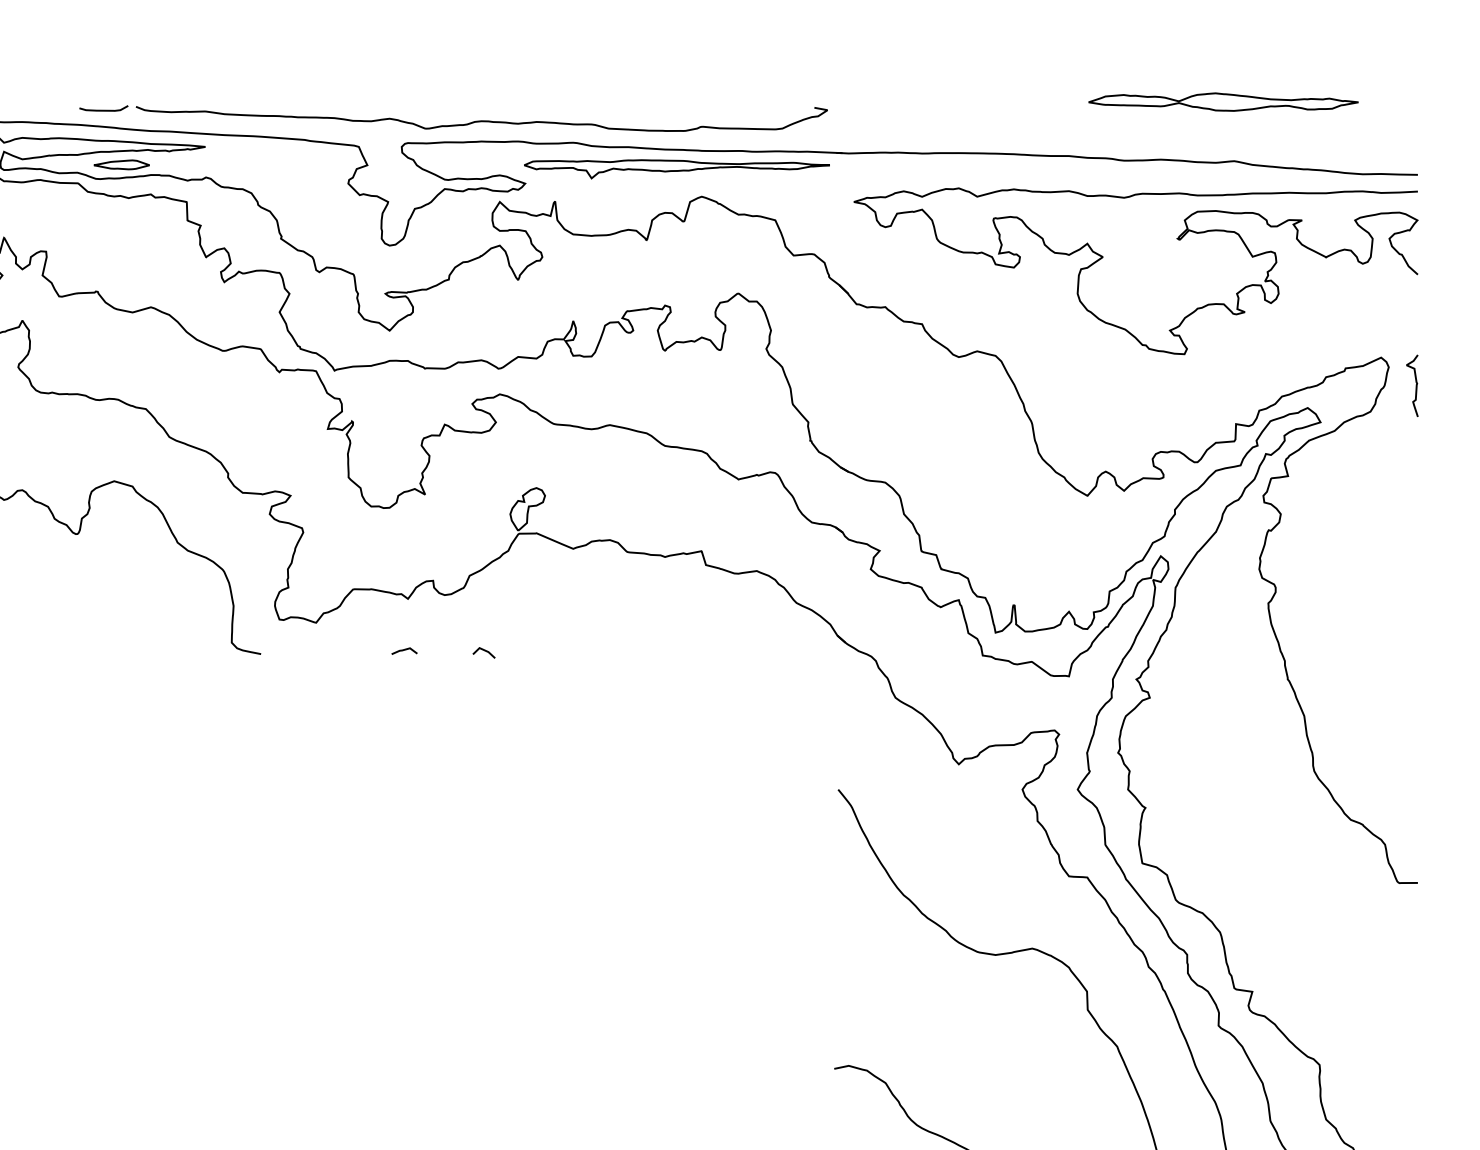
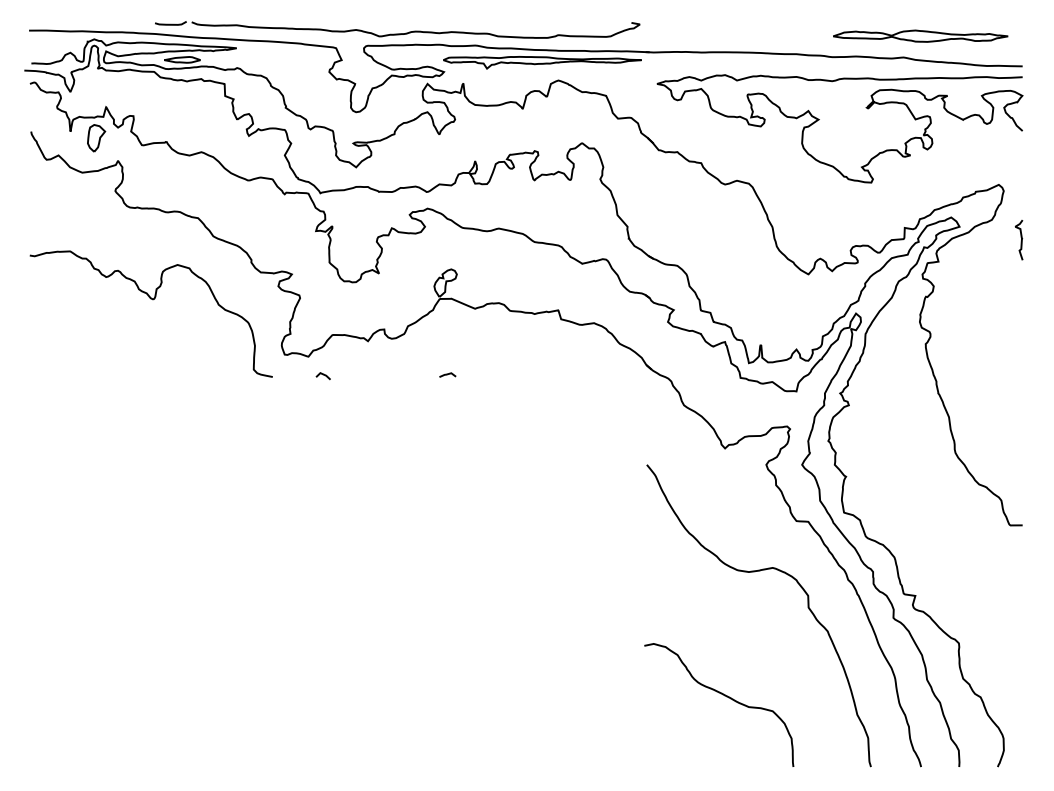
part: (1223, 101) -> (920, 35), moved
curve: (1414, 387) -> (1020, 241), moved
line: (404, 650) -> (447, 374), moved
line: (484, 651) -> (323, 375), moved

